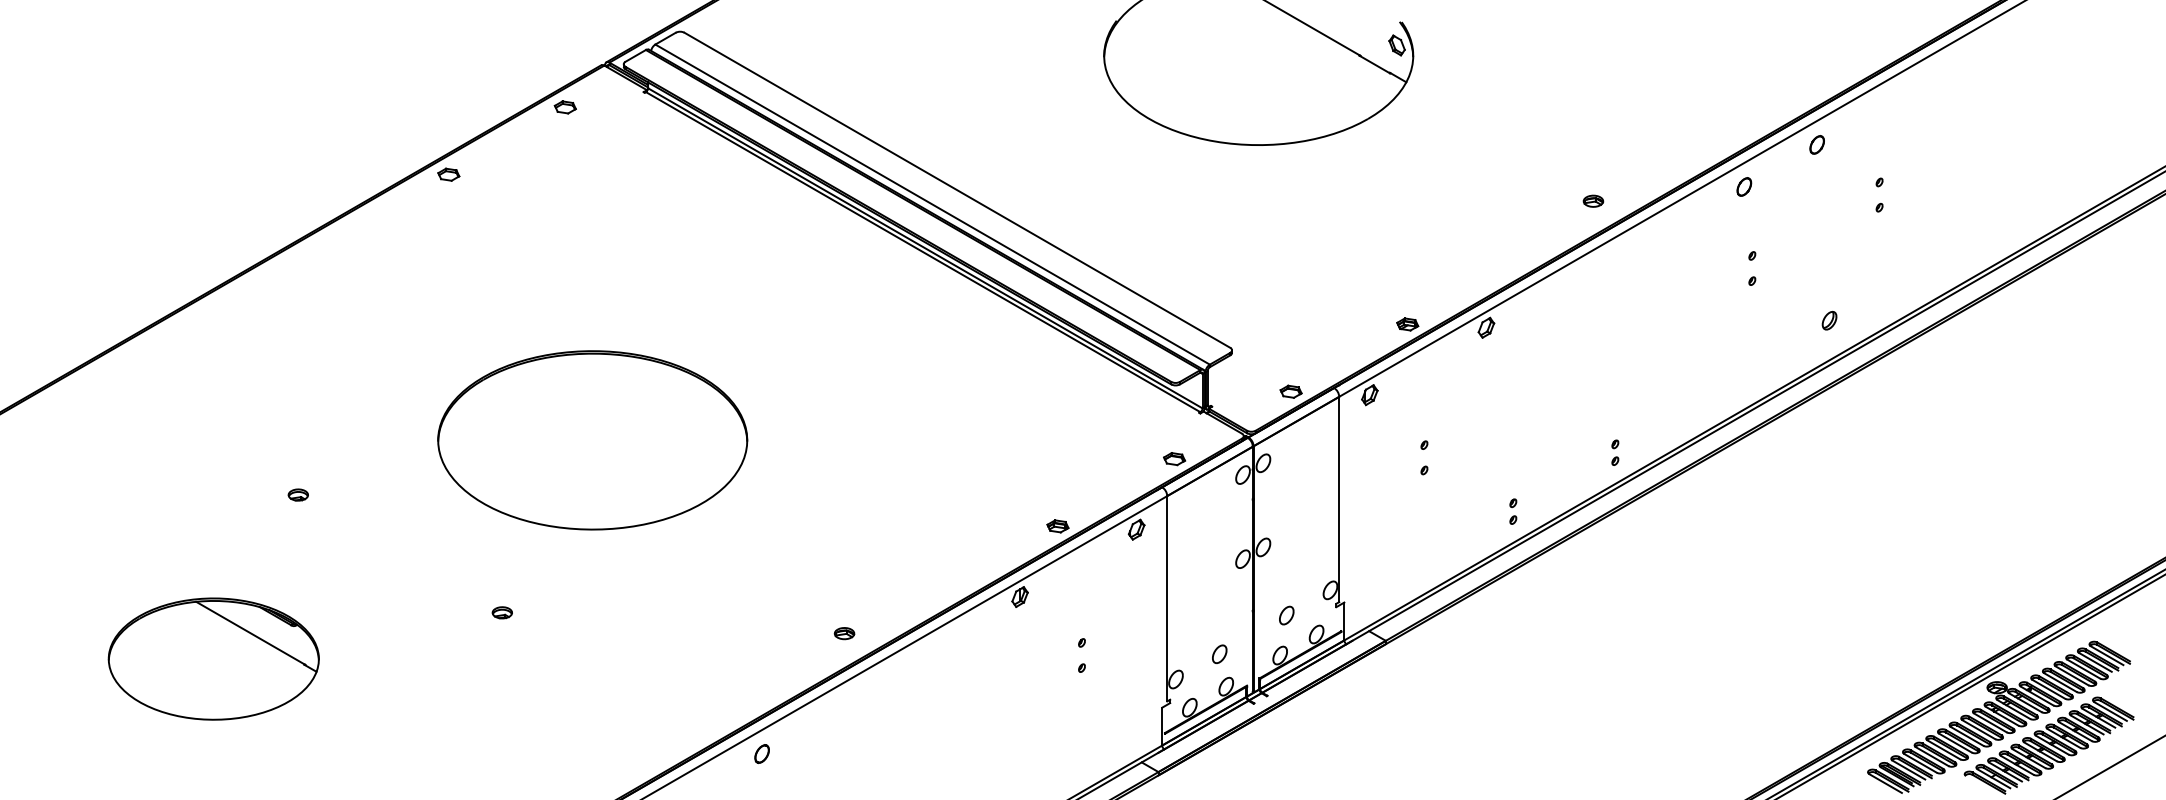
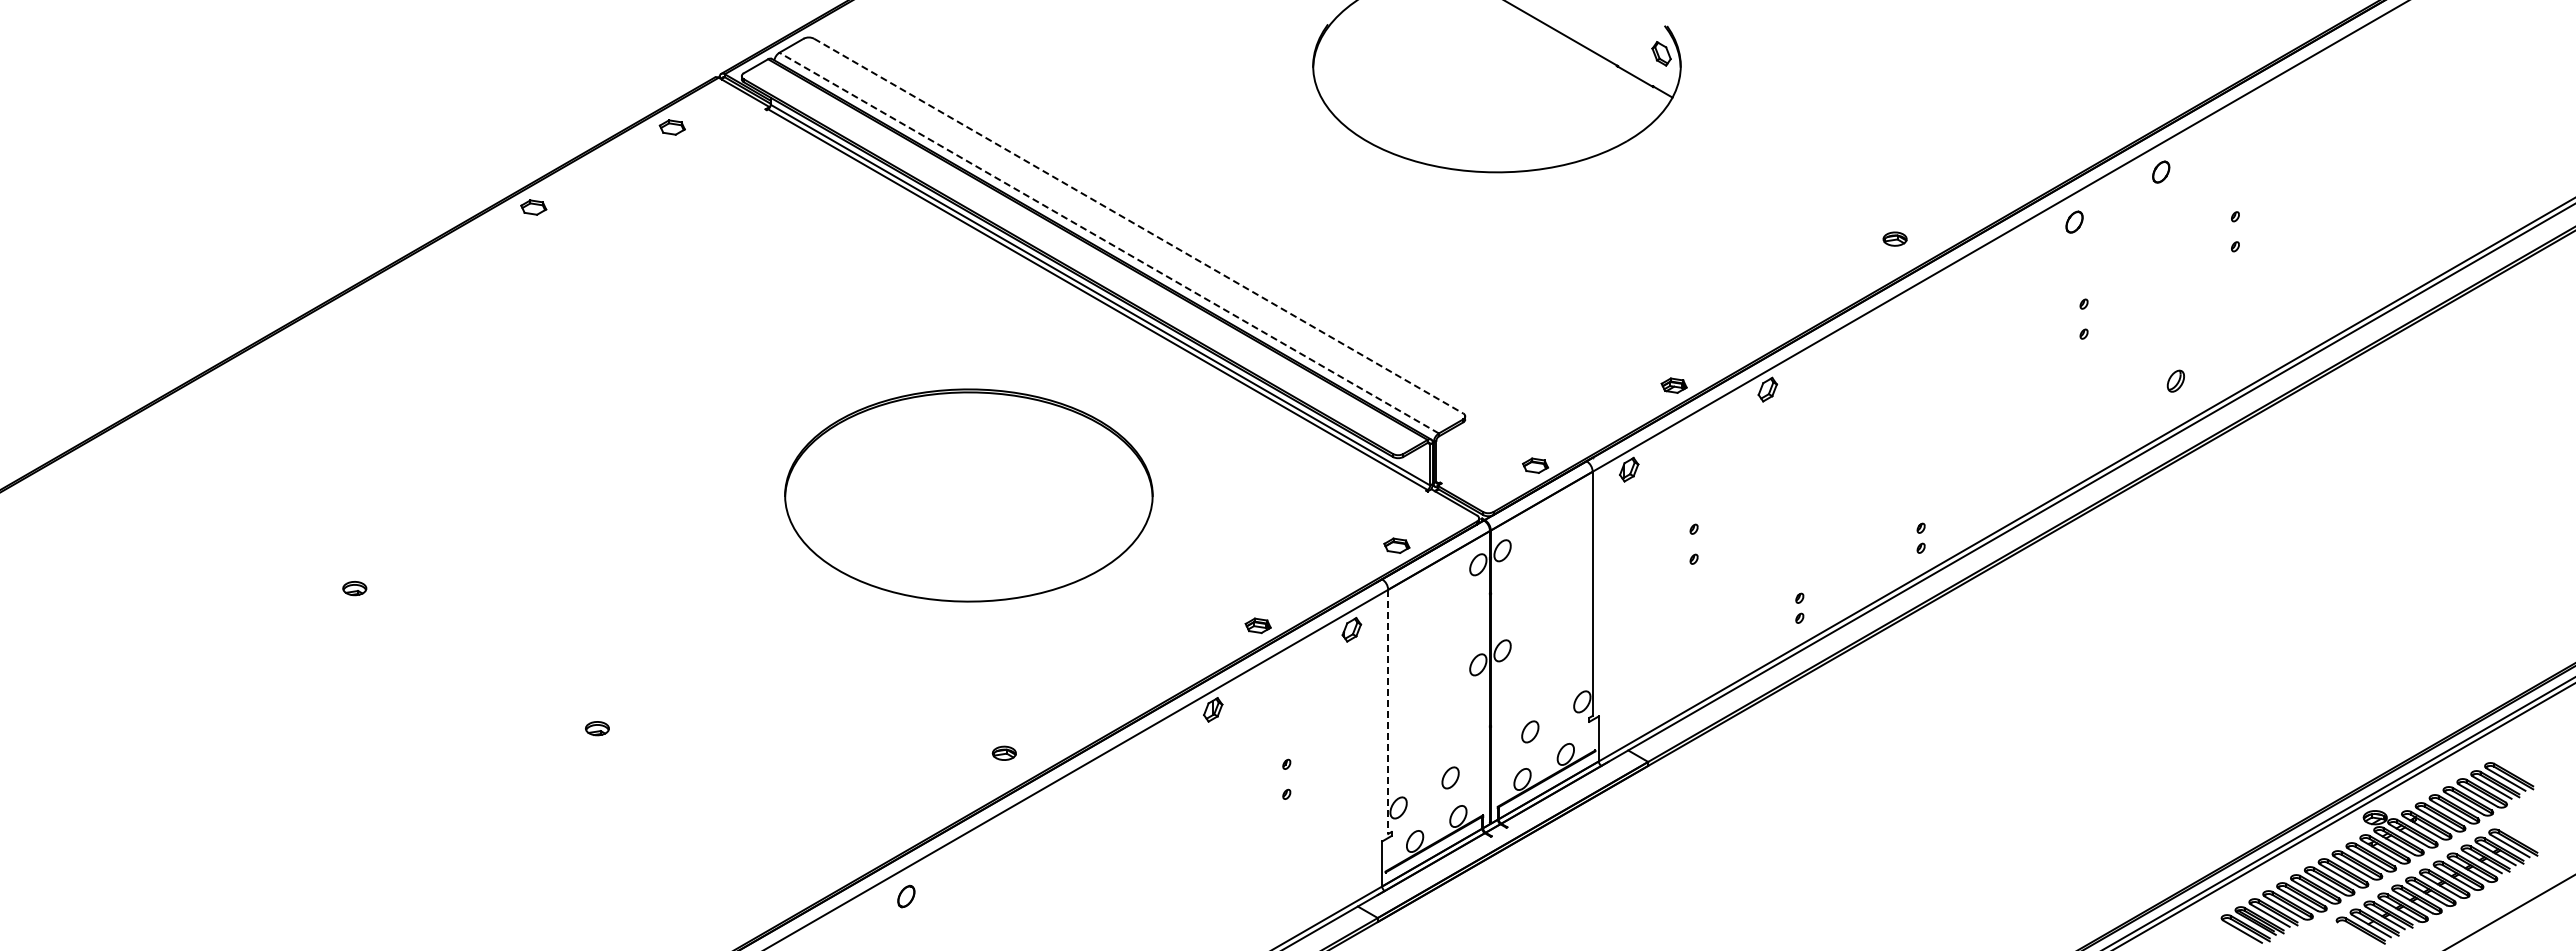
line: (957, 190) -> (1138, 226), solid -> dashed
line: (932, 204) -> (1109, 243), solid -> dashed
part: (592, 440) -> (968, 495), moved
line: (1167, 599) -> (1388, 712), solid -> dashed
part: (214, 658) -> (254, 783), removed

